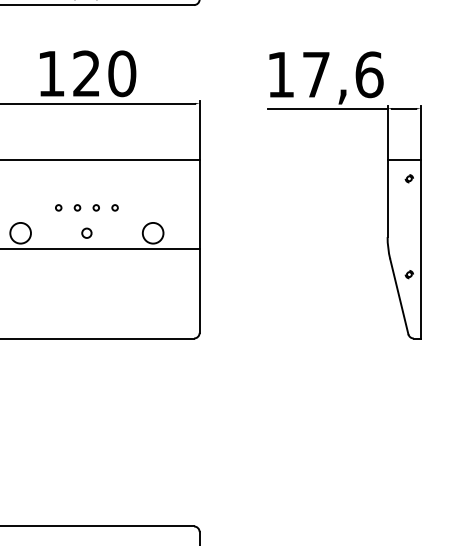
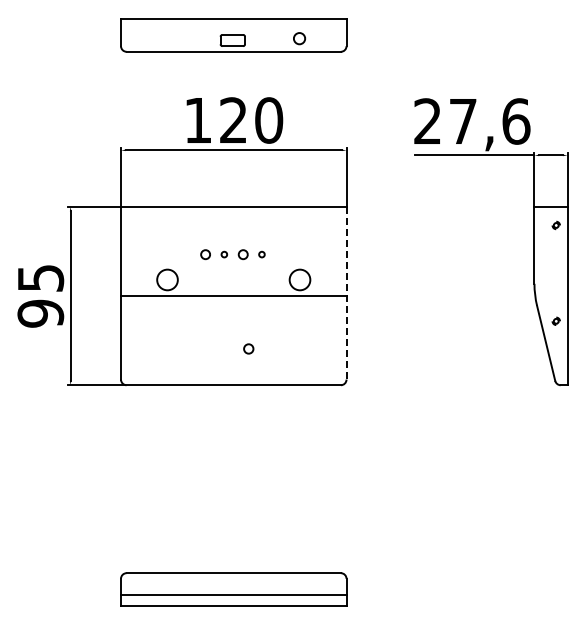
text: (280, 73) -> (427, 120), 17,6 -> 27,6
circle: (58, 207) -> (205, 254), size x1.6
circle: (95, 207) -> (242, 254), size x1.6
circle: (86, 232) -> (248, 348), moved
line: (199, 246) -> (346, 293), solid -> dashed

